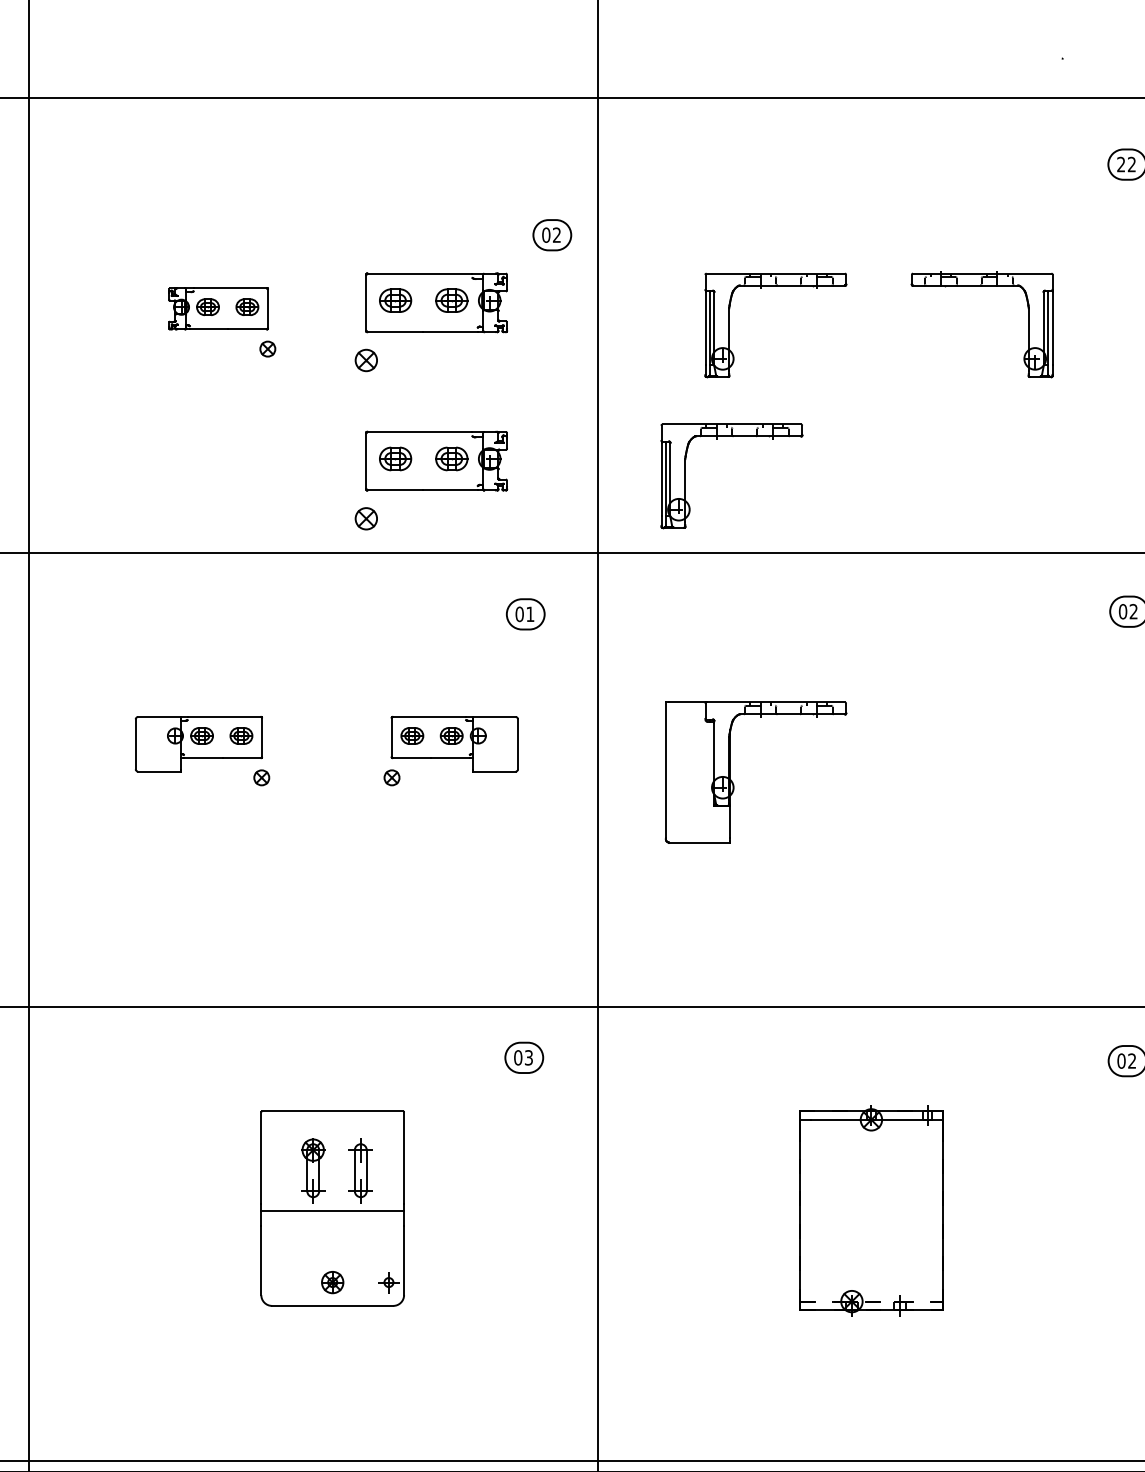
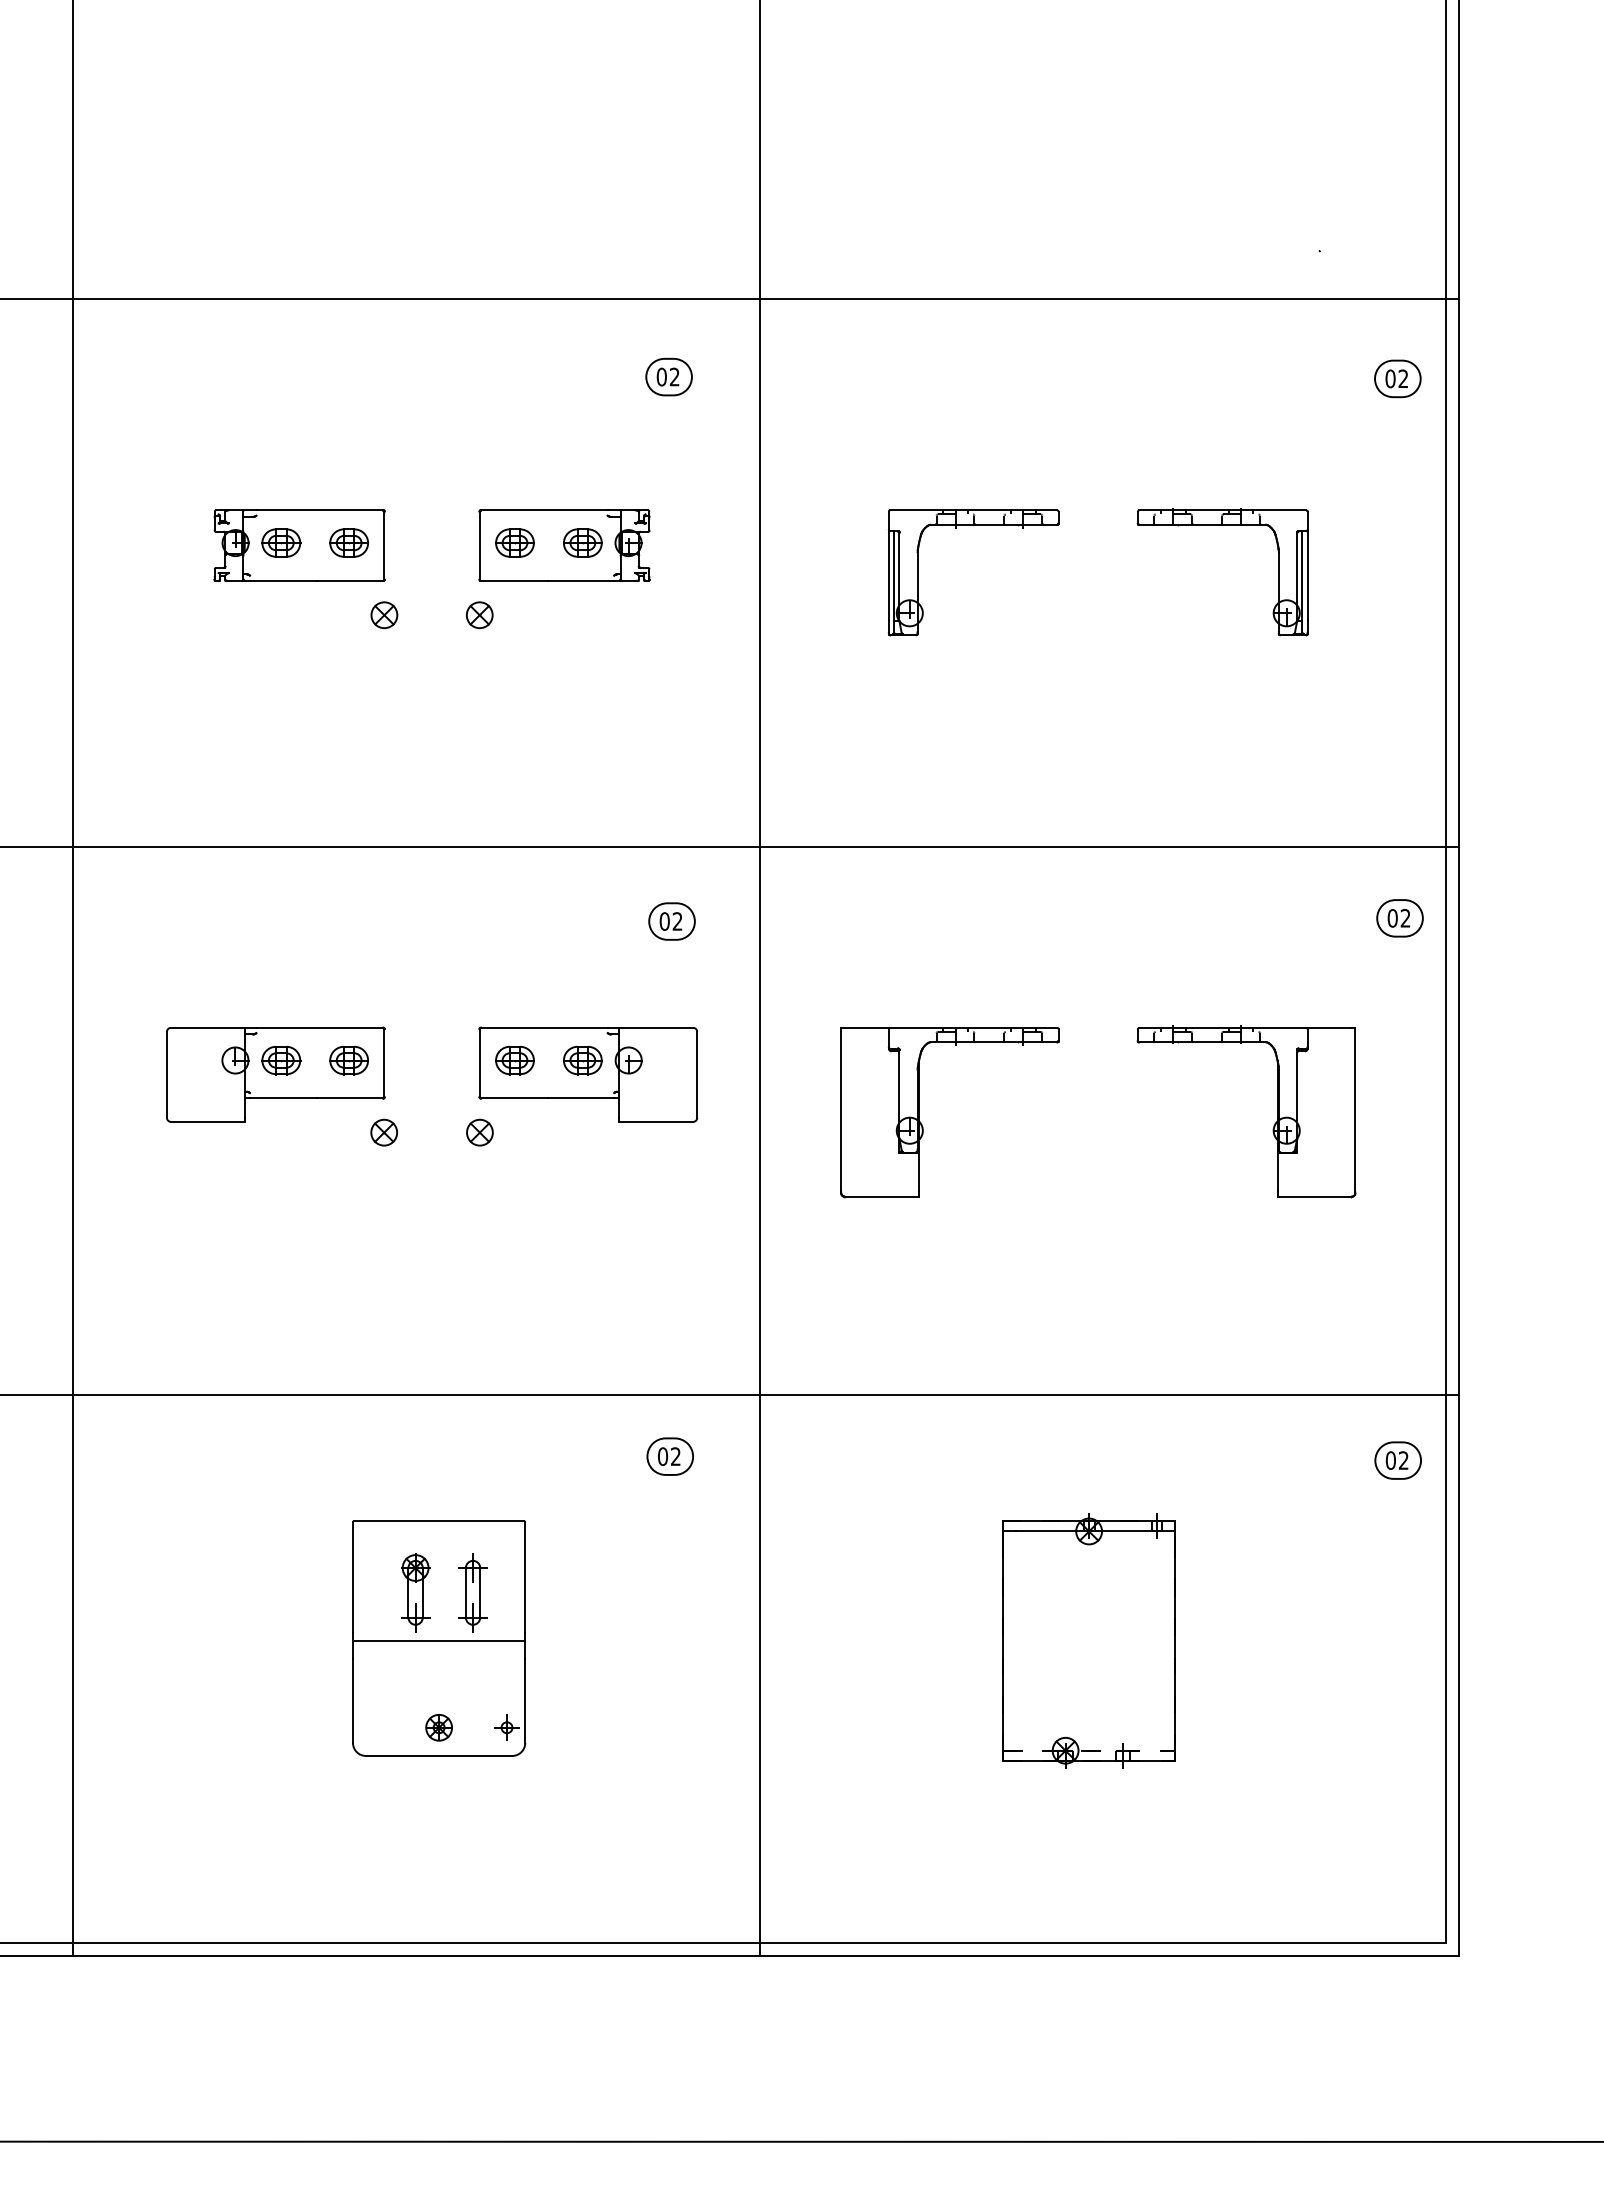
text: (1121, 164) -> (1390, 378), 22 -> 02
part: (551, 235) -> (668, 377), moved
part: (221, 322) -> (305, 569), size x1.43
part: (731, 436) -> (920, 707), removed
part: (431, 480) -> (558, 760), removed
text: (530, 614) -> (677, 921), 01 -> 02
part: (202, 751) -> (281, 1086), size x1.43
part: (451, 751) -> (582, 1086), size x1.43
part: (1024, 783) -> (1273, 1125), added
text: (528, 1057) -> (675, 1456), 03 -> 02

